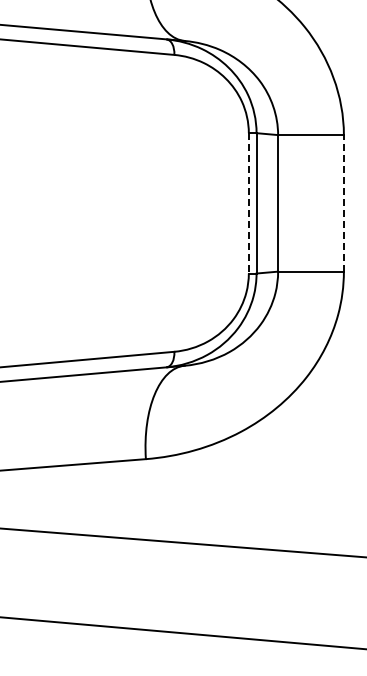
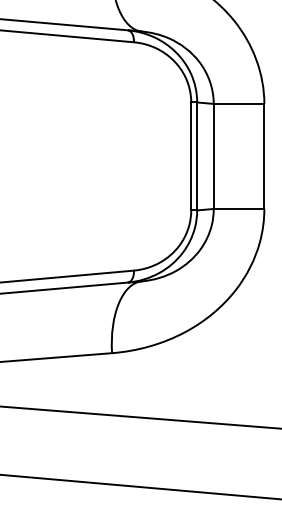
line: (343, 202) -> (264, 155), dashed -> solid
line: (248, 203) -> (190, 156), dashed -> solid

